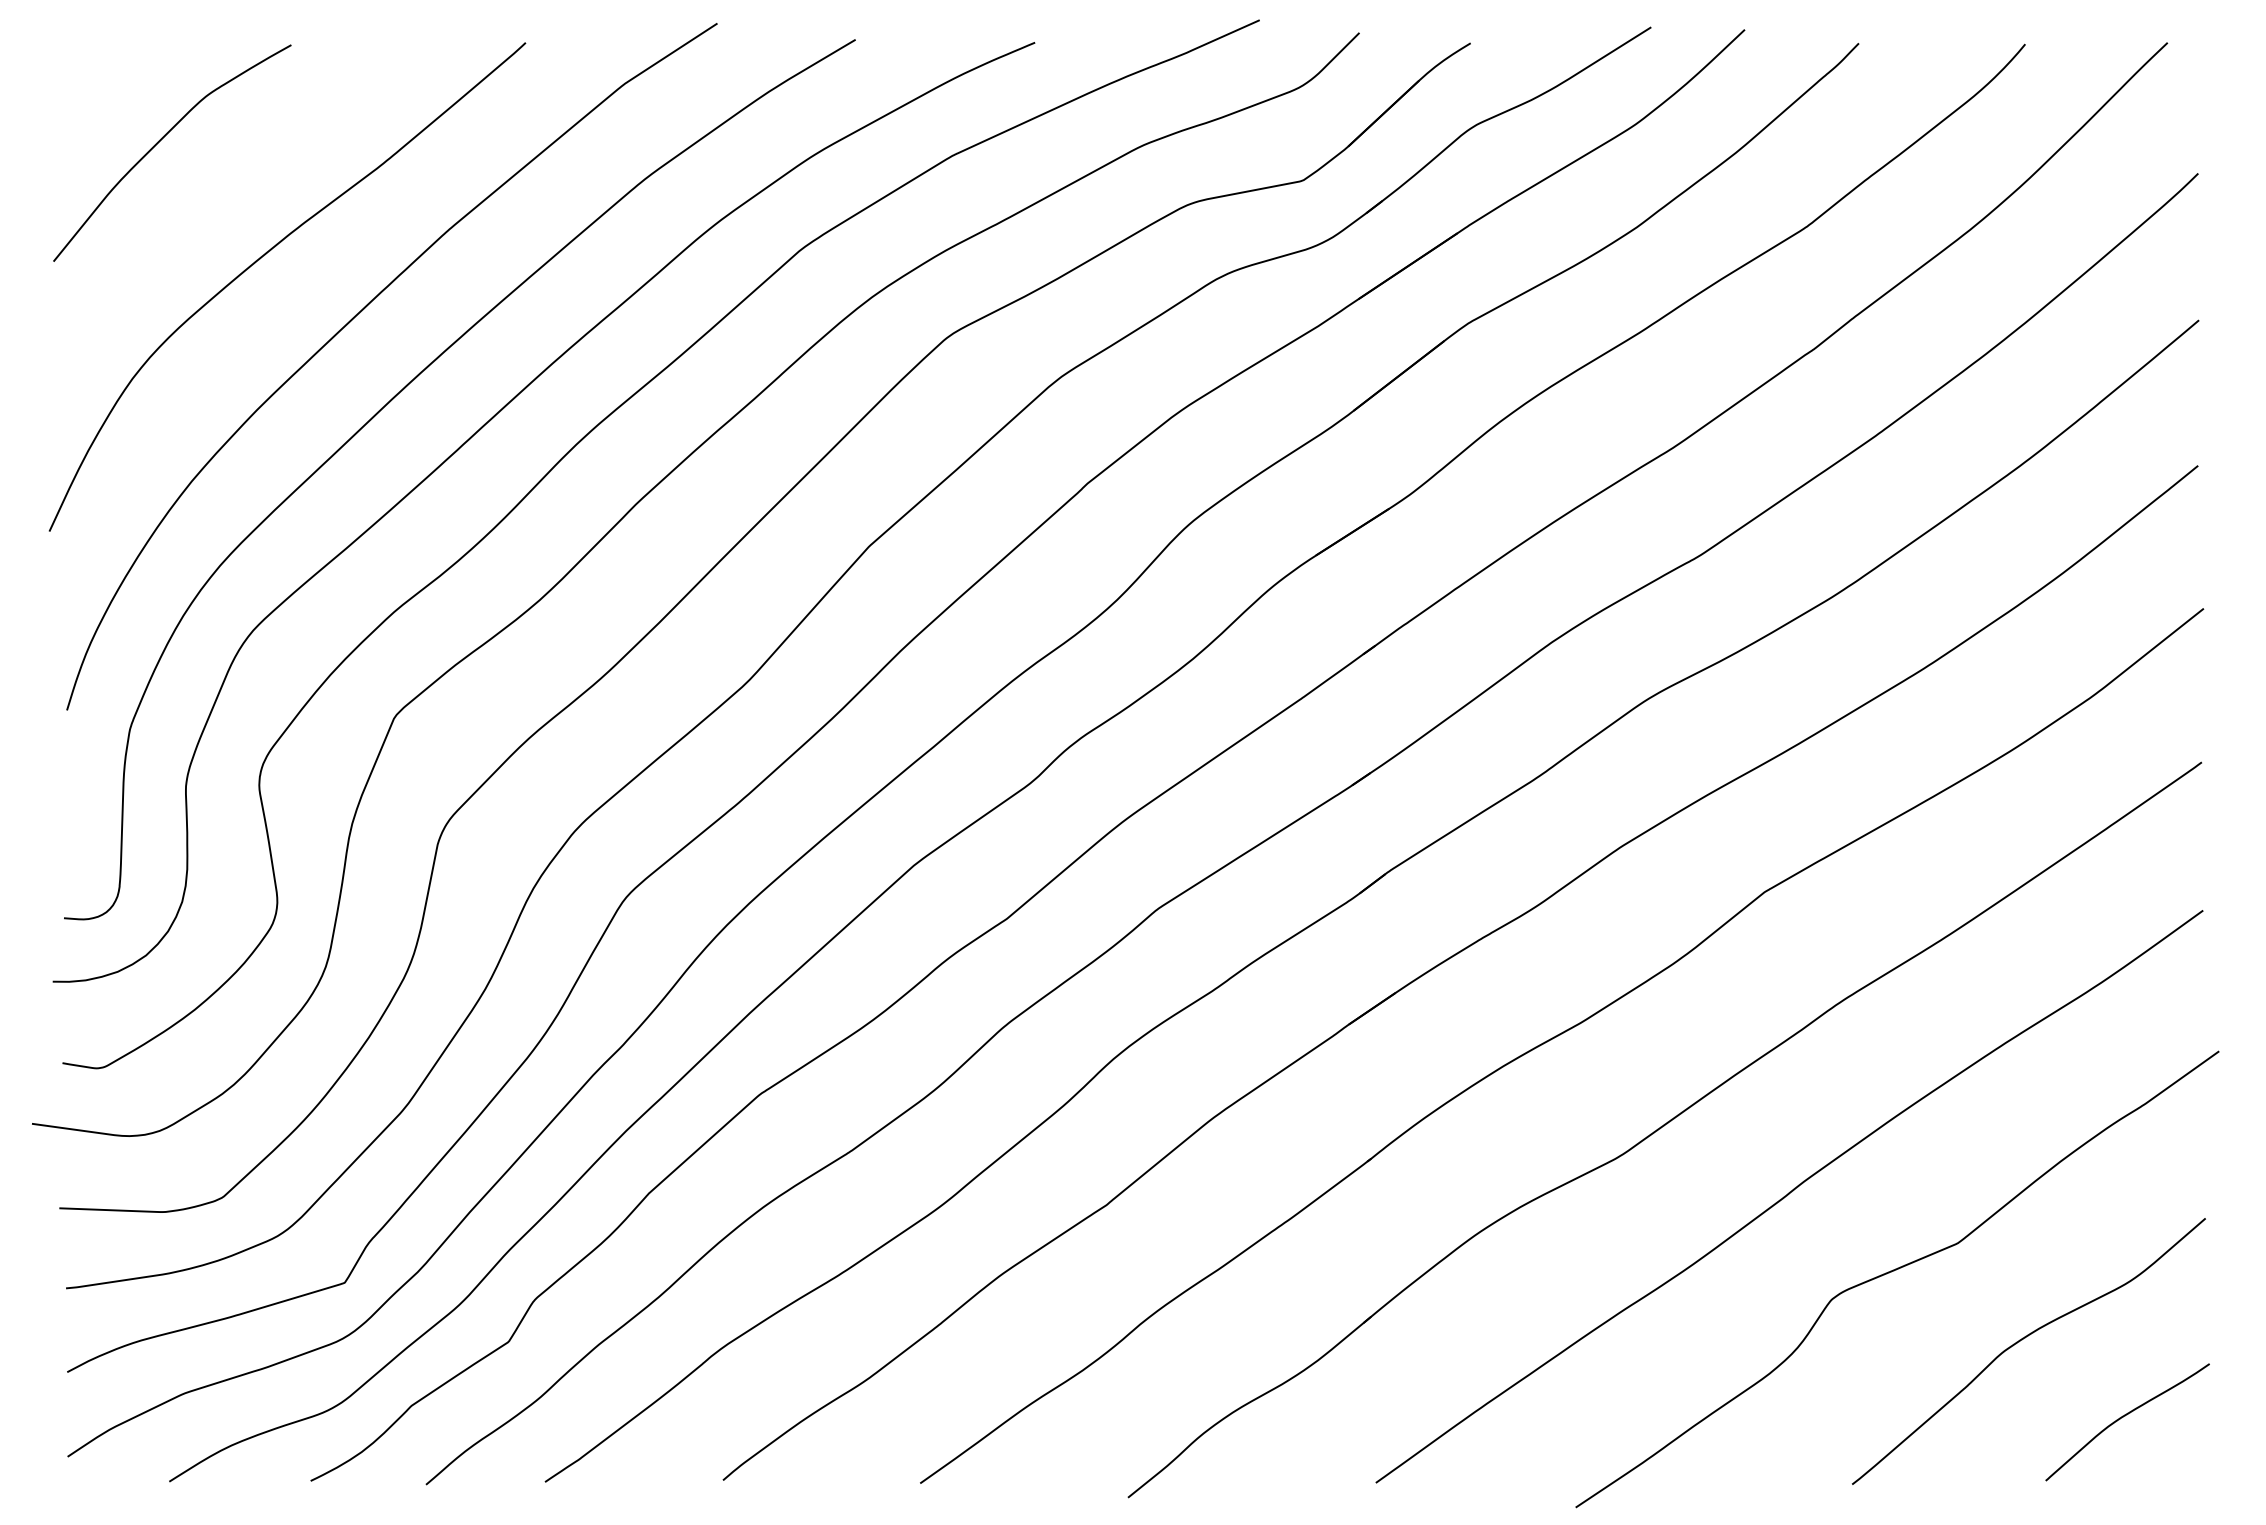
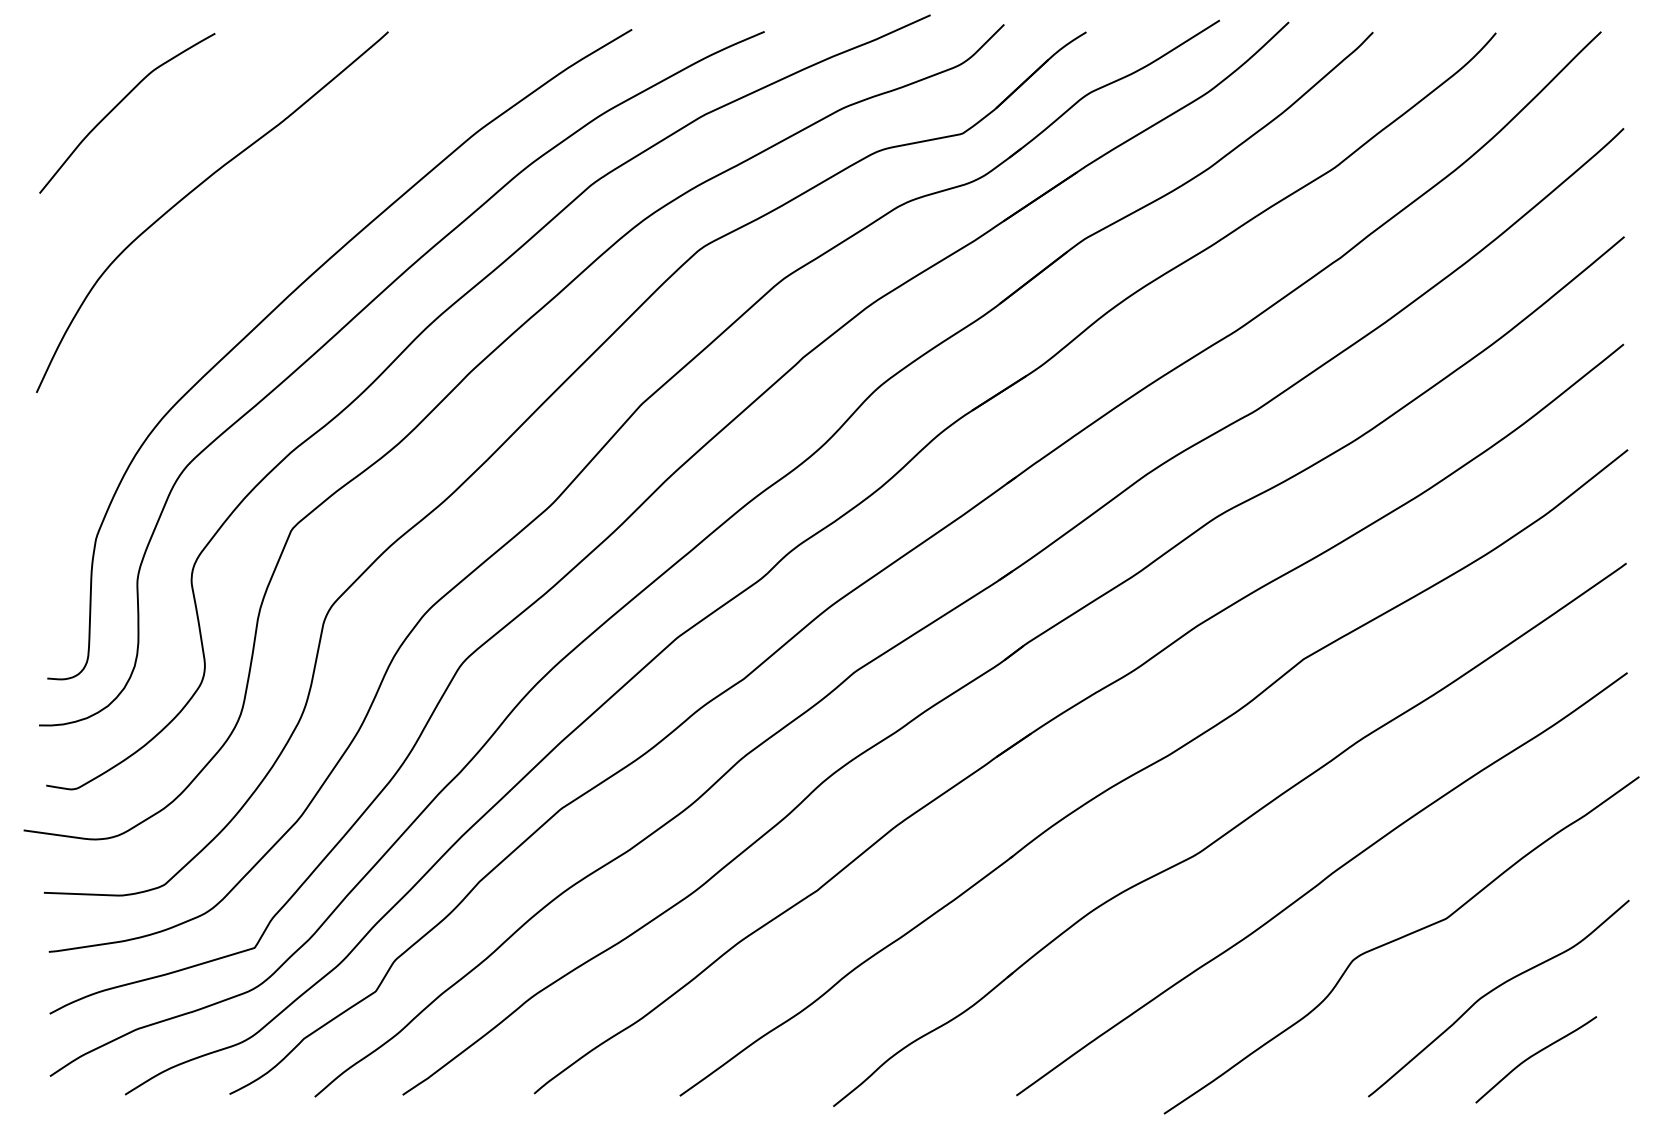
curve: (349, 323) -> (258, 239), removed
curve: (2125, 1416) -> (1534, 1055), moved

